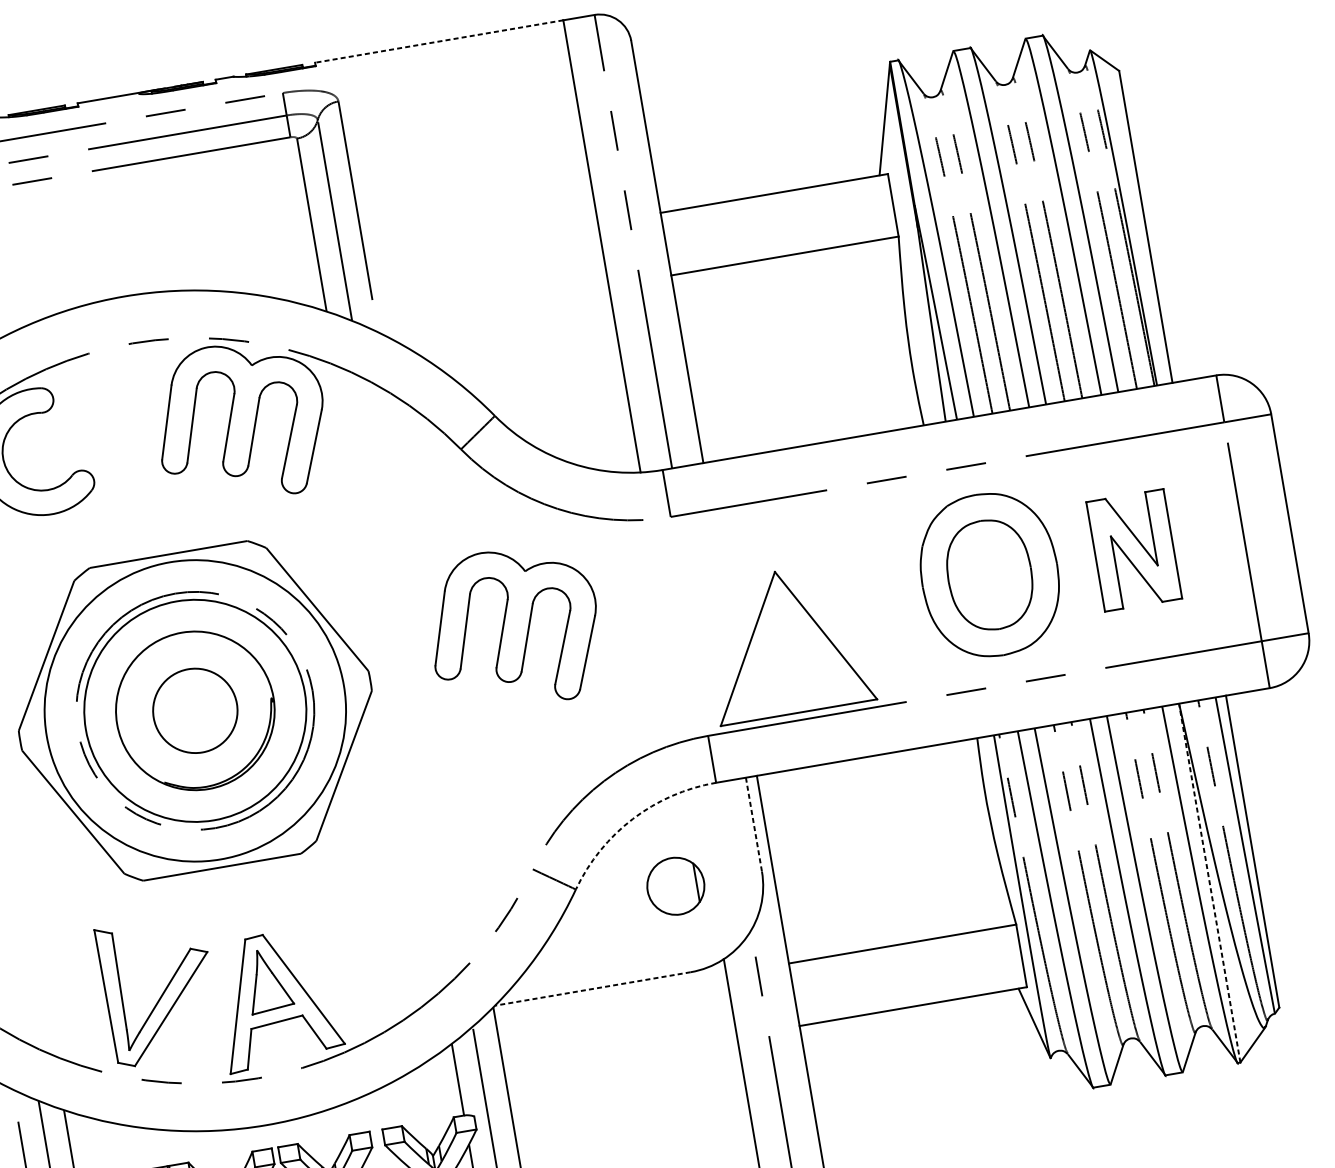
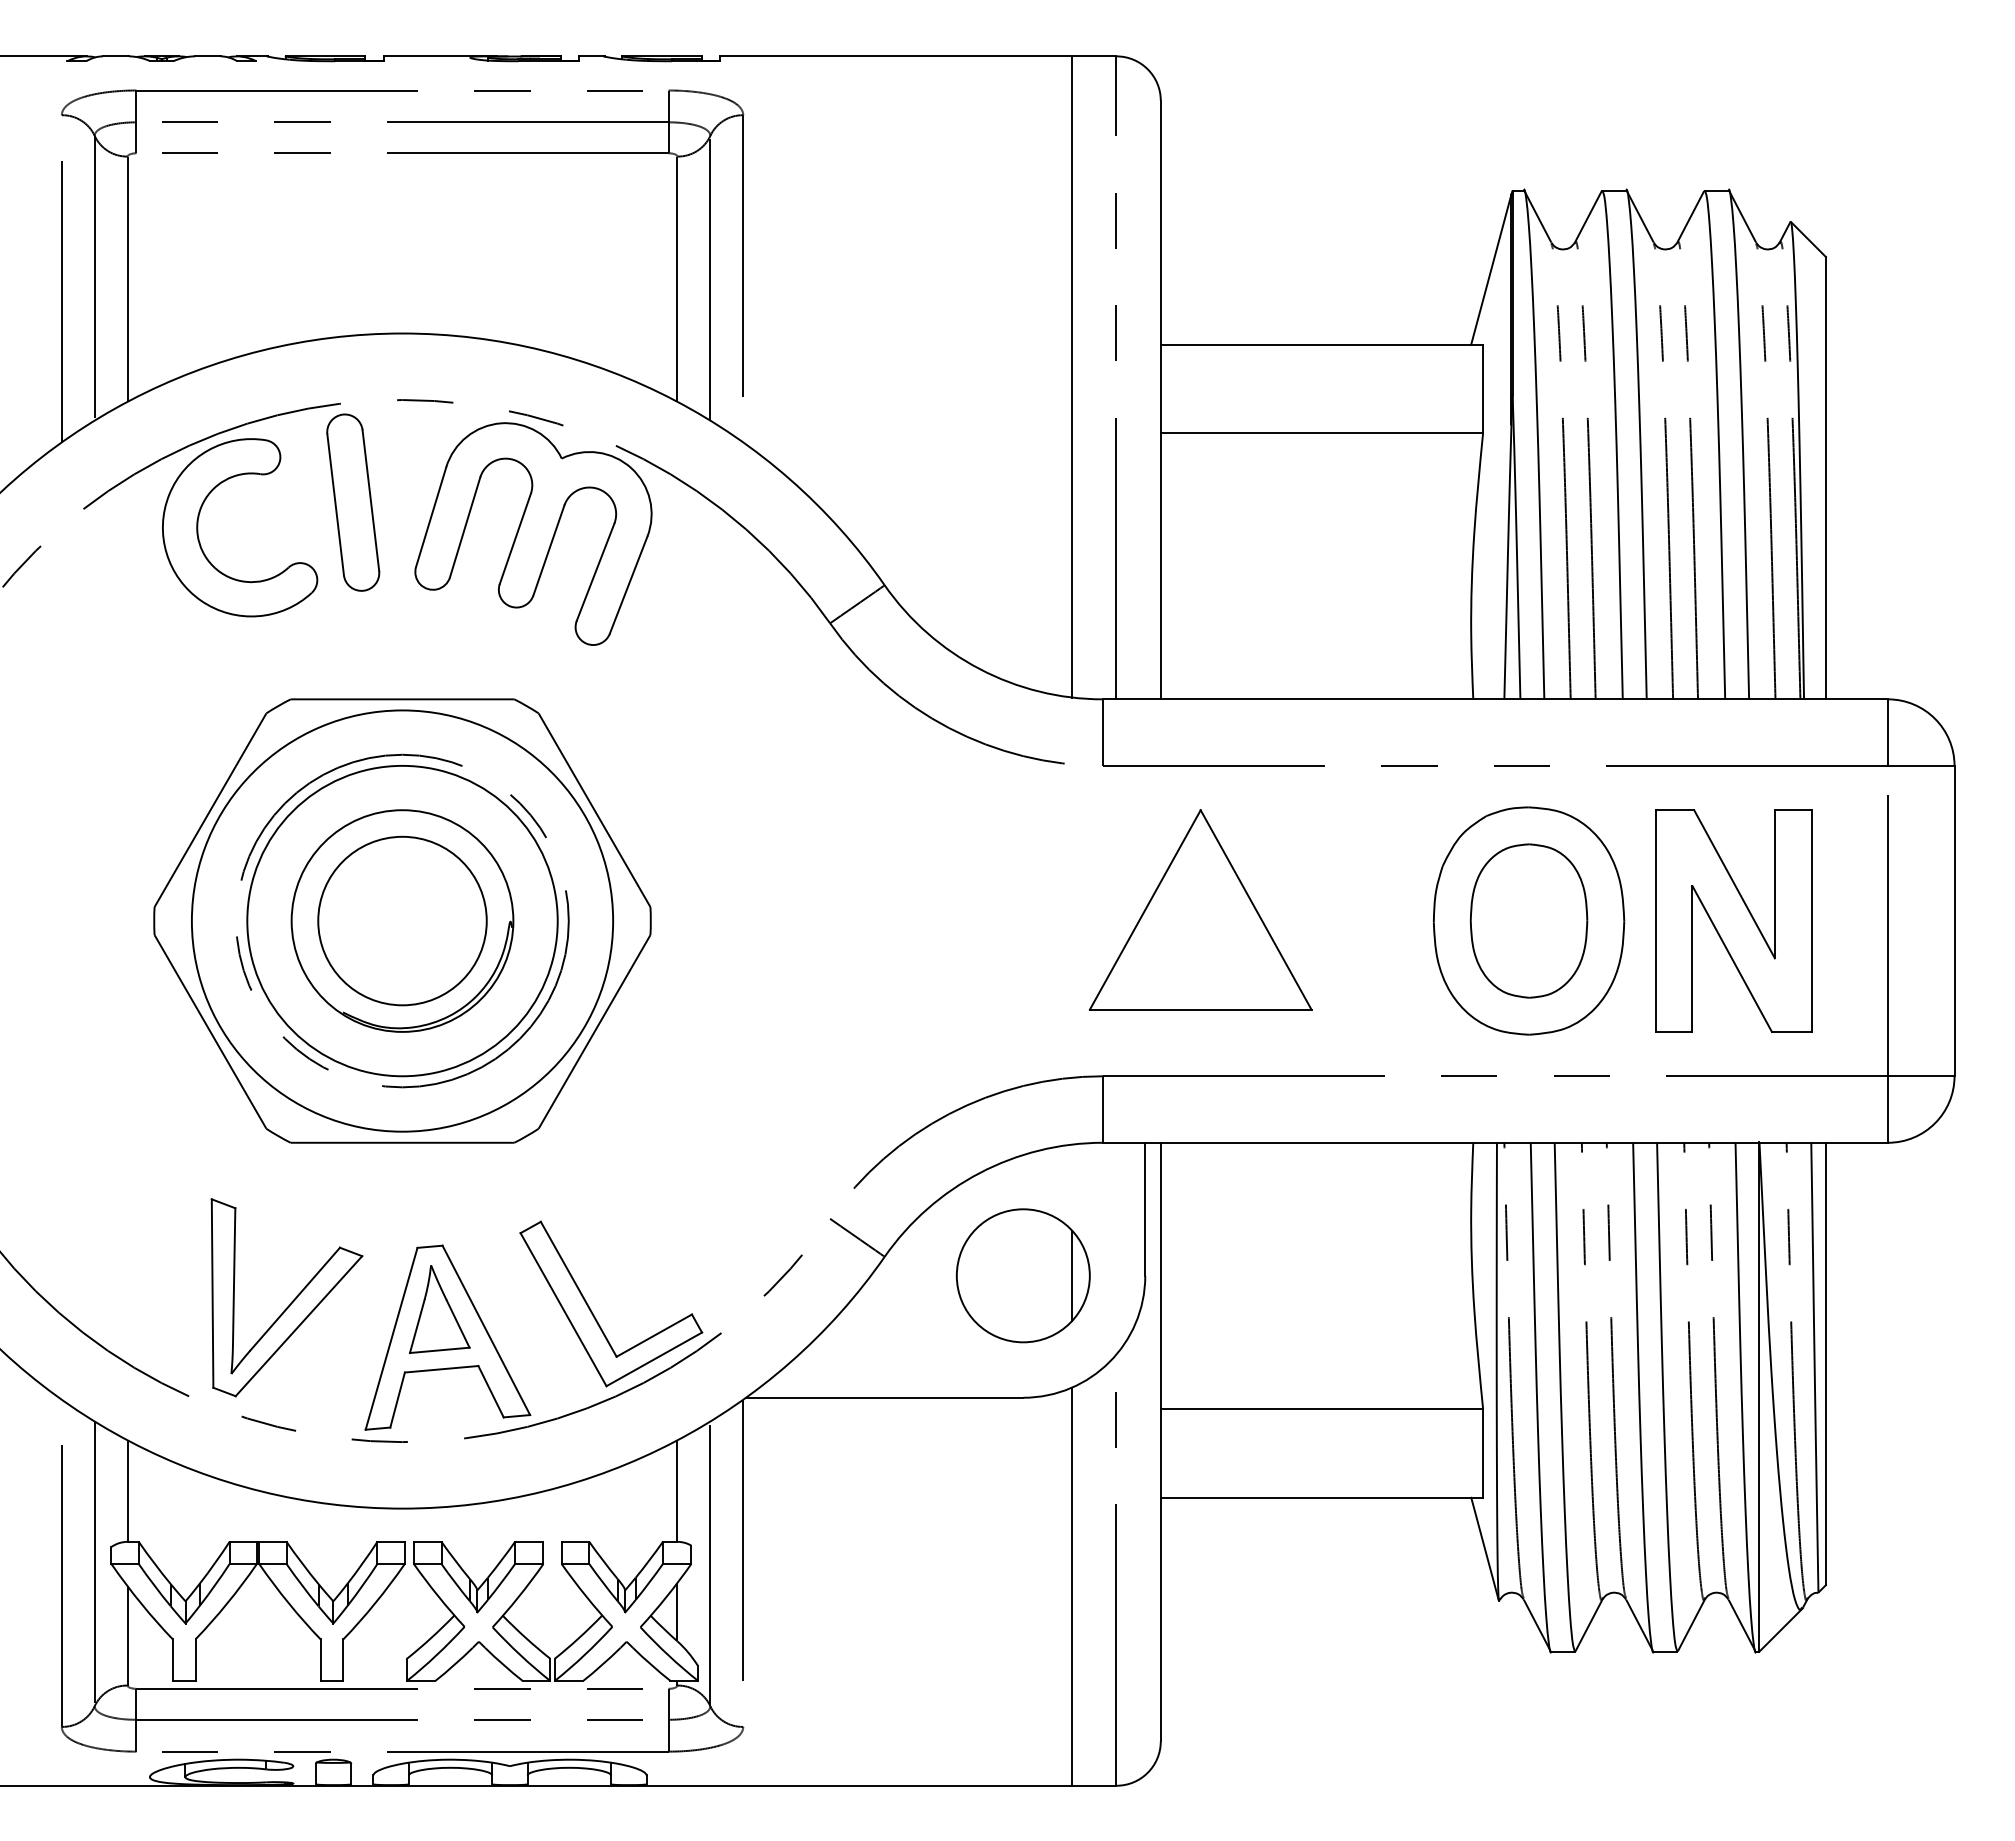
line: (439, 41) -> (896, 56), dashed -> solid
part: (110, 421) -> (353, 502), added
part: (1133, 550) -> (1733, 920), size x1.43
part: (514, 627) -> (861, 881), removed
part: (786, 642) -> (1200, 909), moved
circle: (195, 710) -> (402, 920), size x1.43
arc: (632, 819) -> (979, 1173), dashed -> solid
line: (754, 824) -> (1145, 1209), dashed -> solid
line: (1209, 882) -> (1759, 1396), dashed -> solid
part: (675, 886) -> (1022, 1275), size x1.67
part: (377, 964) -> (593, 1313), added
line: (592, 988) -> (884, 1397), dashed -> solid

